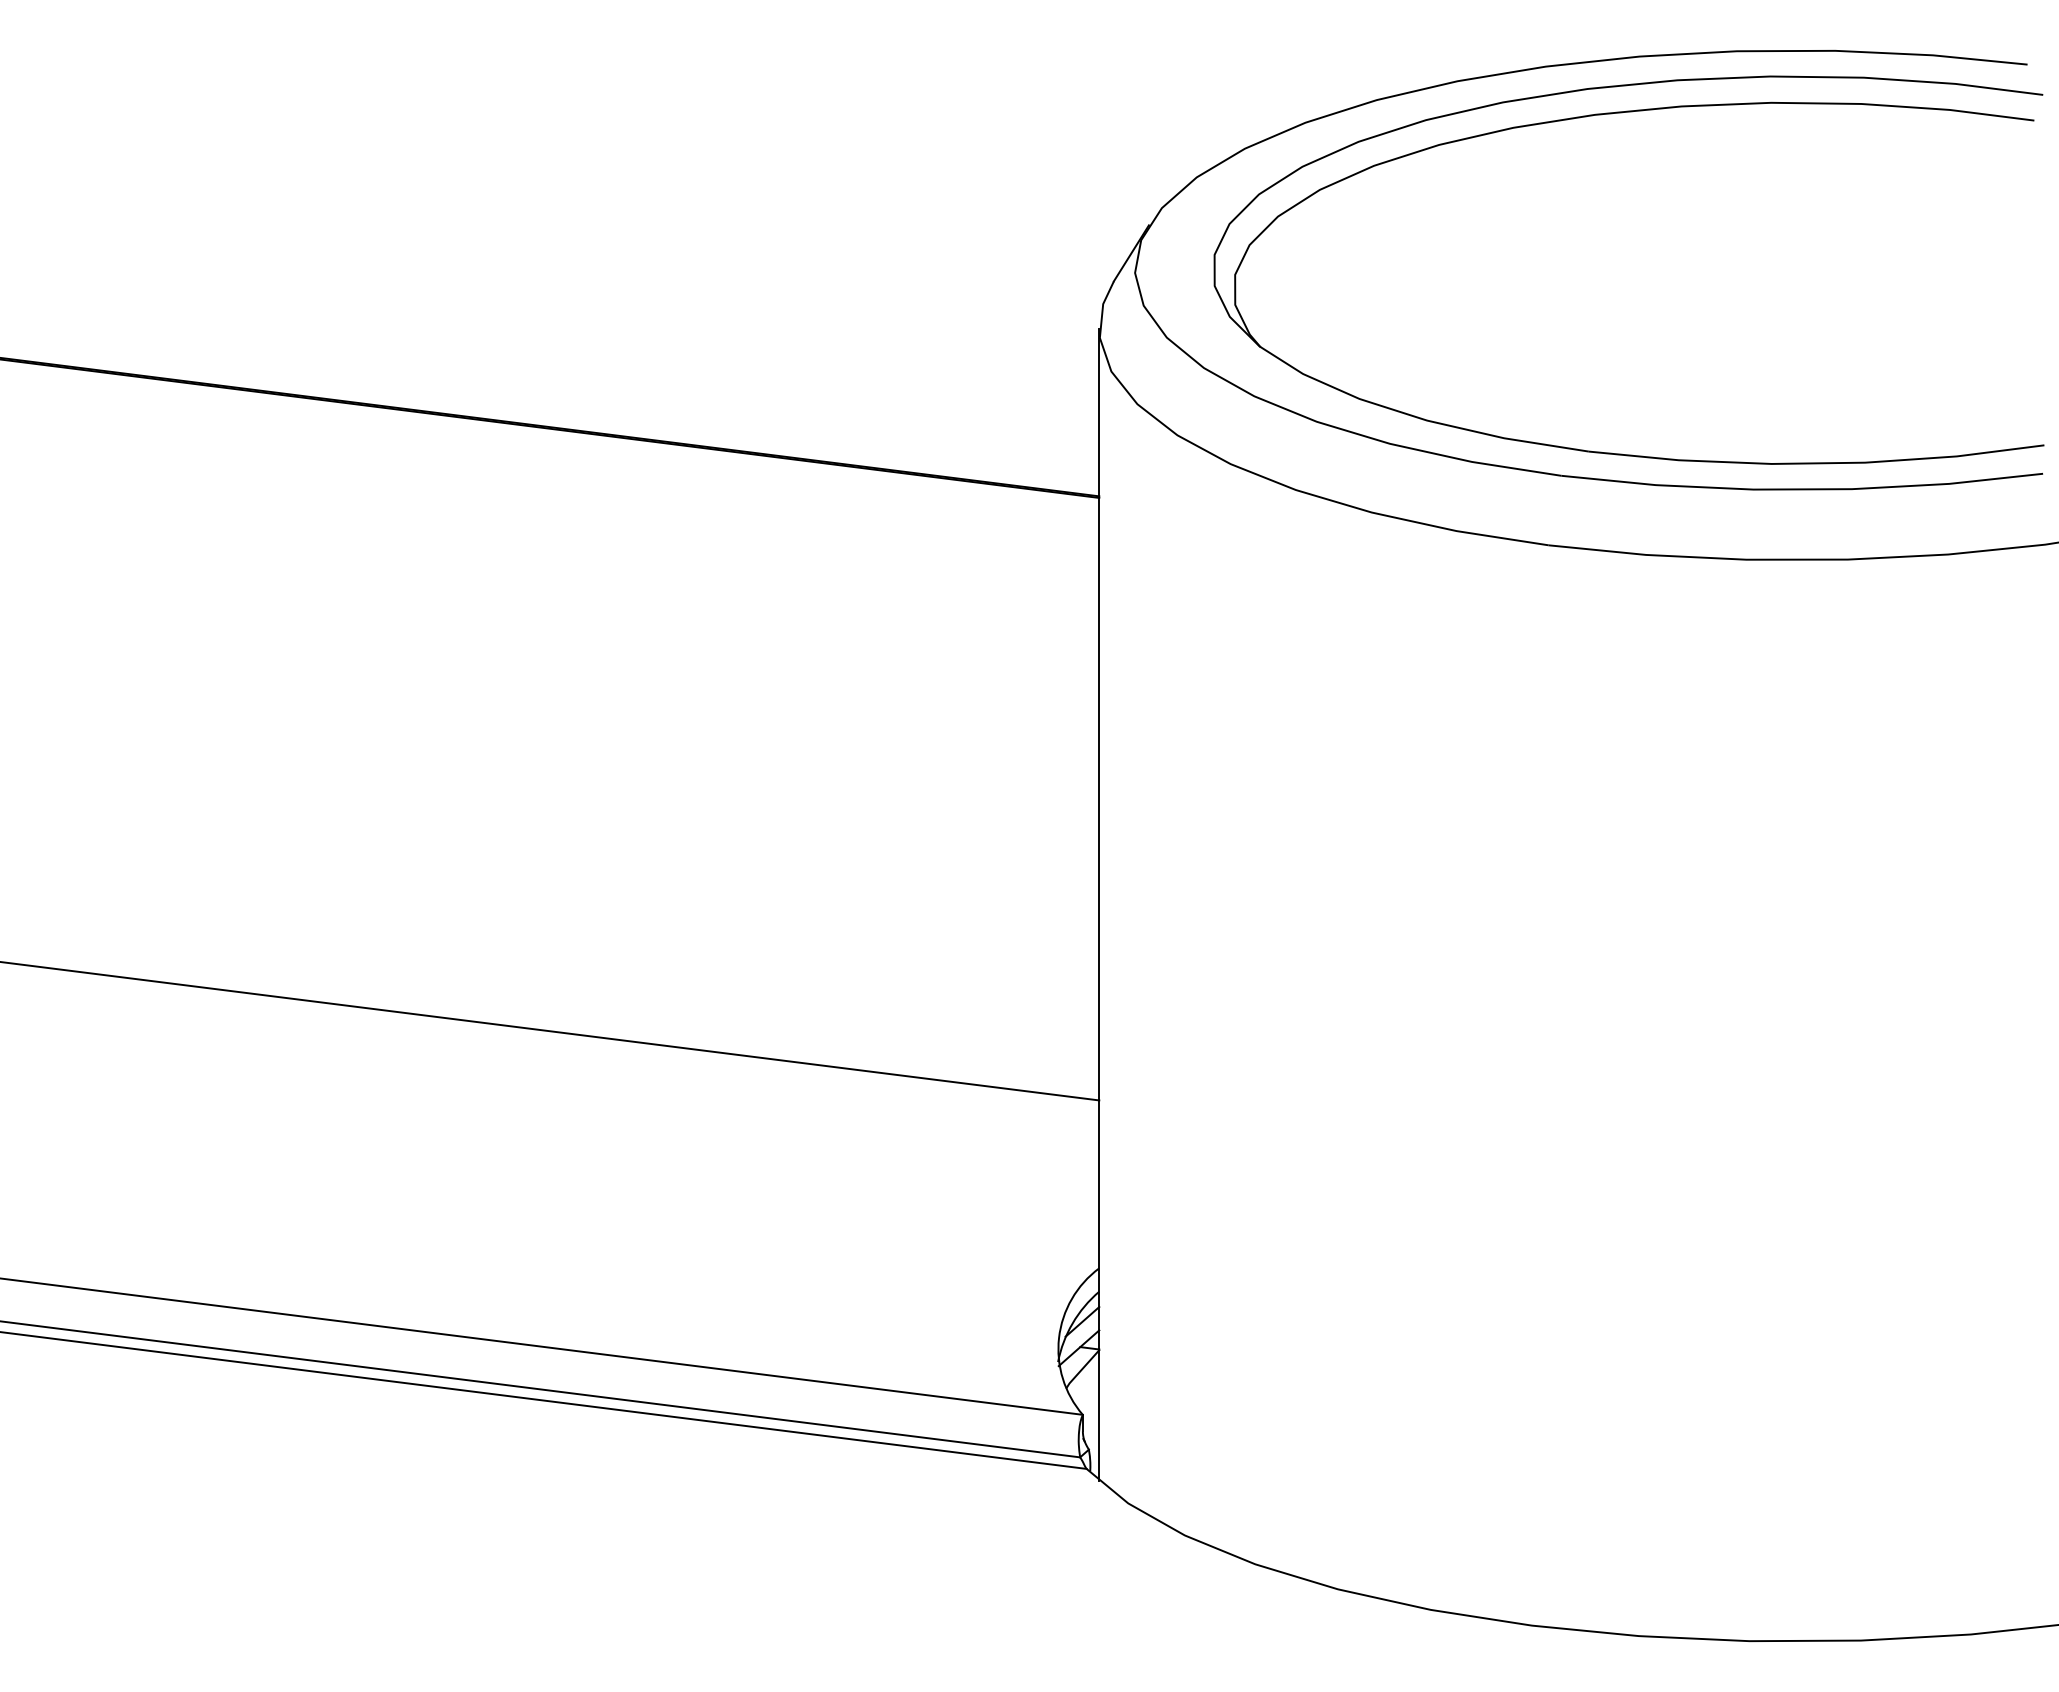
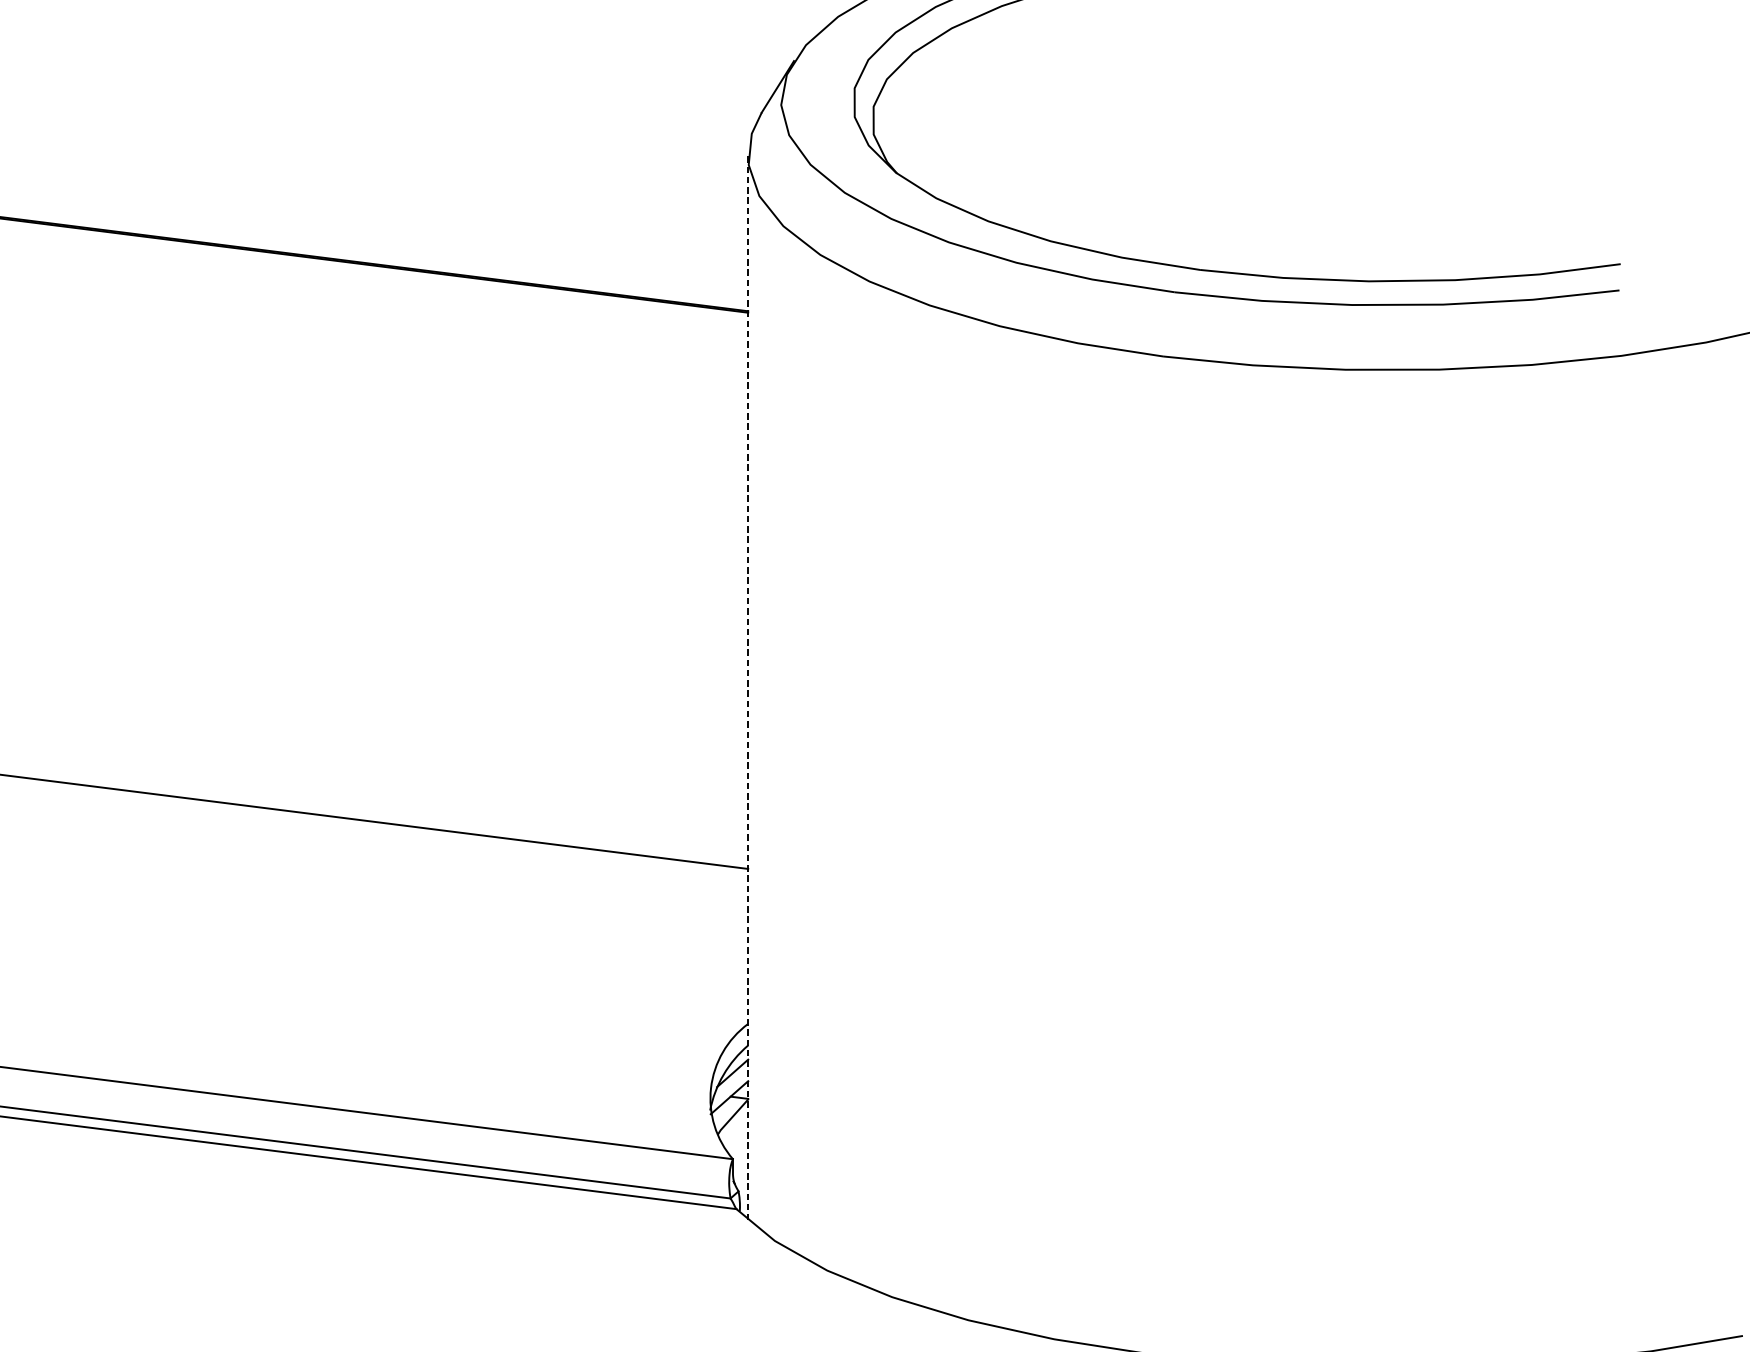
line: (1099, 905) -> (748, 688), solid -> dashed

